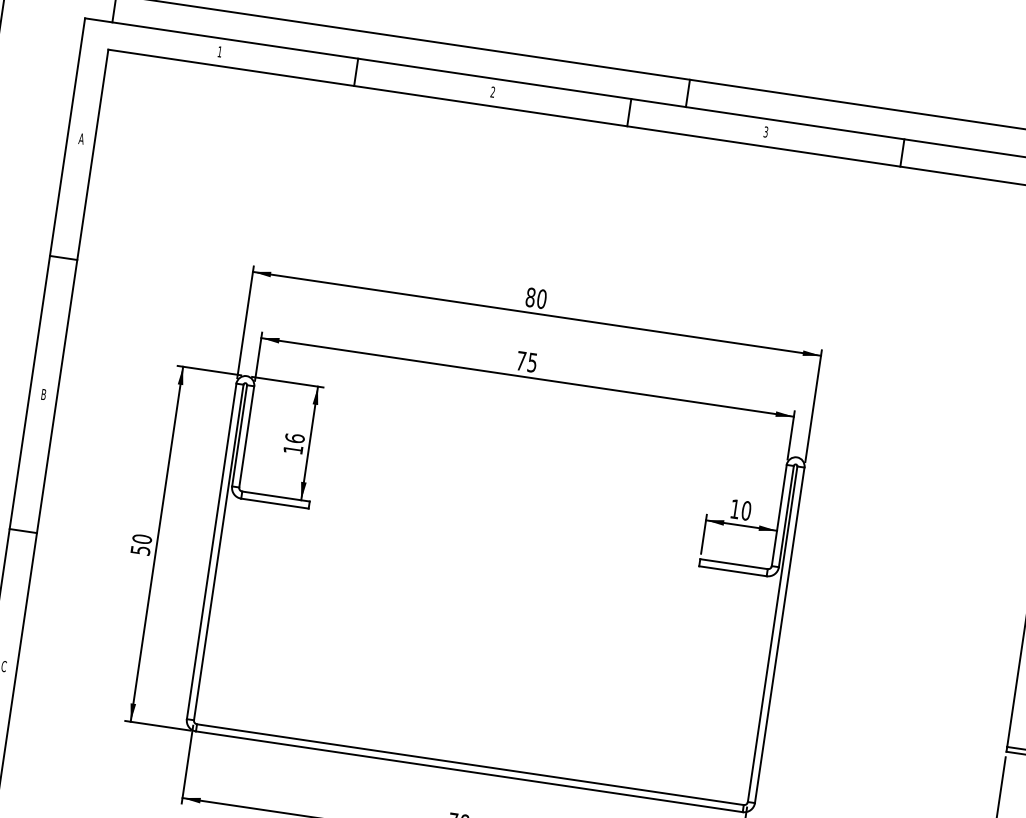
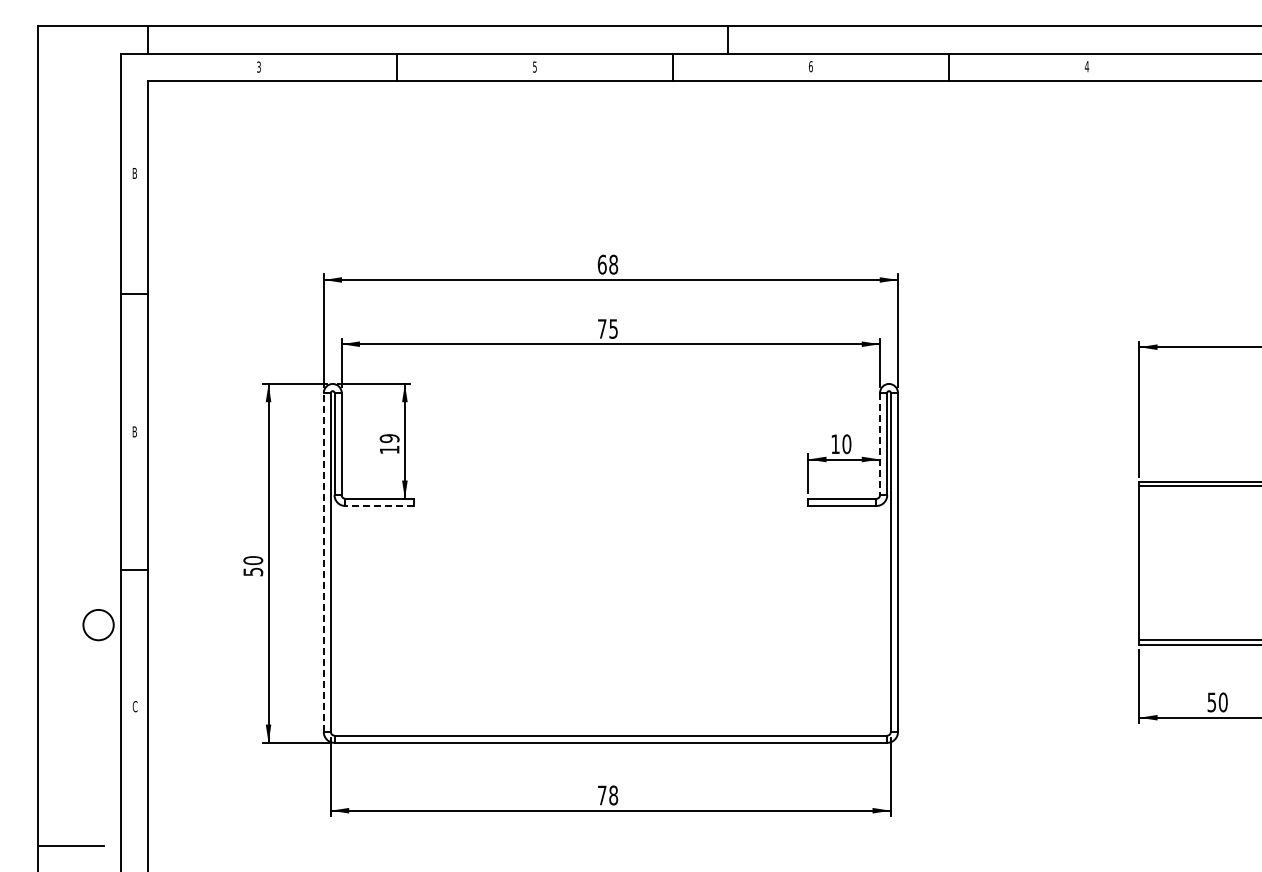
text: (219, 51) -> (258, 66), 1 -> 3
text: (492, 91) -> (534, 66), 2 -> 5
text: (765, 131) -> (810, 66), 3 -> 6
text: (81, 138) -> (134, 173), A -> B
text: (535, 298) -> (607, 264), 80 -> 68
text: (294, 438) -> (389, 438), 16 -> 19
line: (274, 503) -> (378, 505), solid -> dashed
line: (779, 516) -> (880, 444), solid -> dashed
line: (211, 551) -> (323, 562), solid -> dashed

